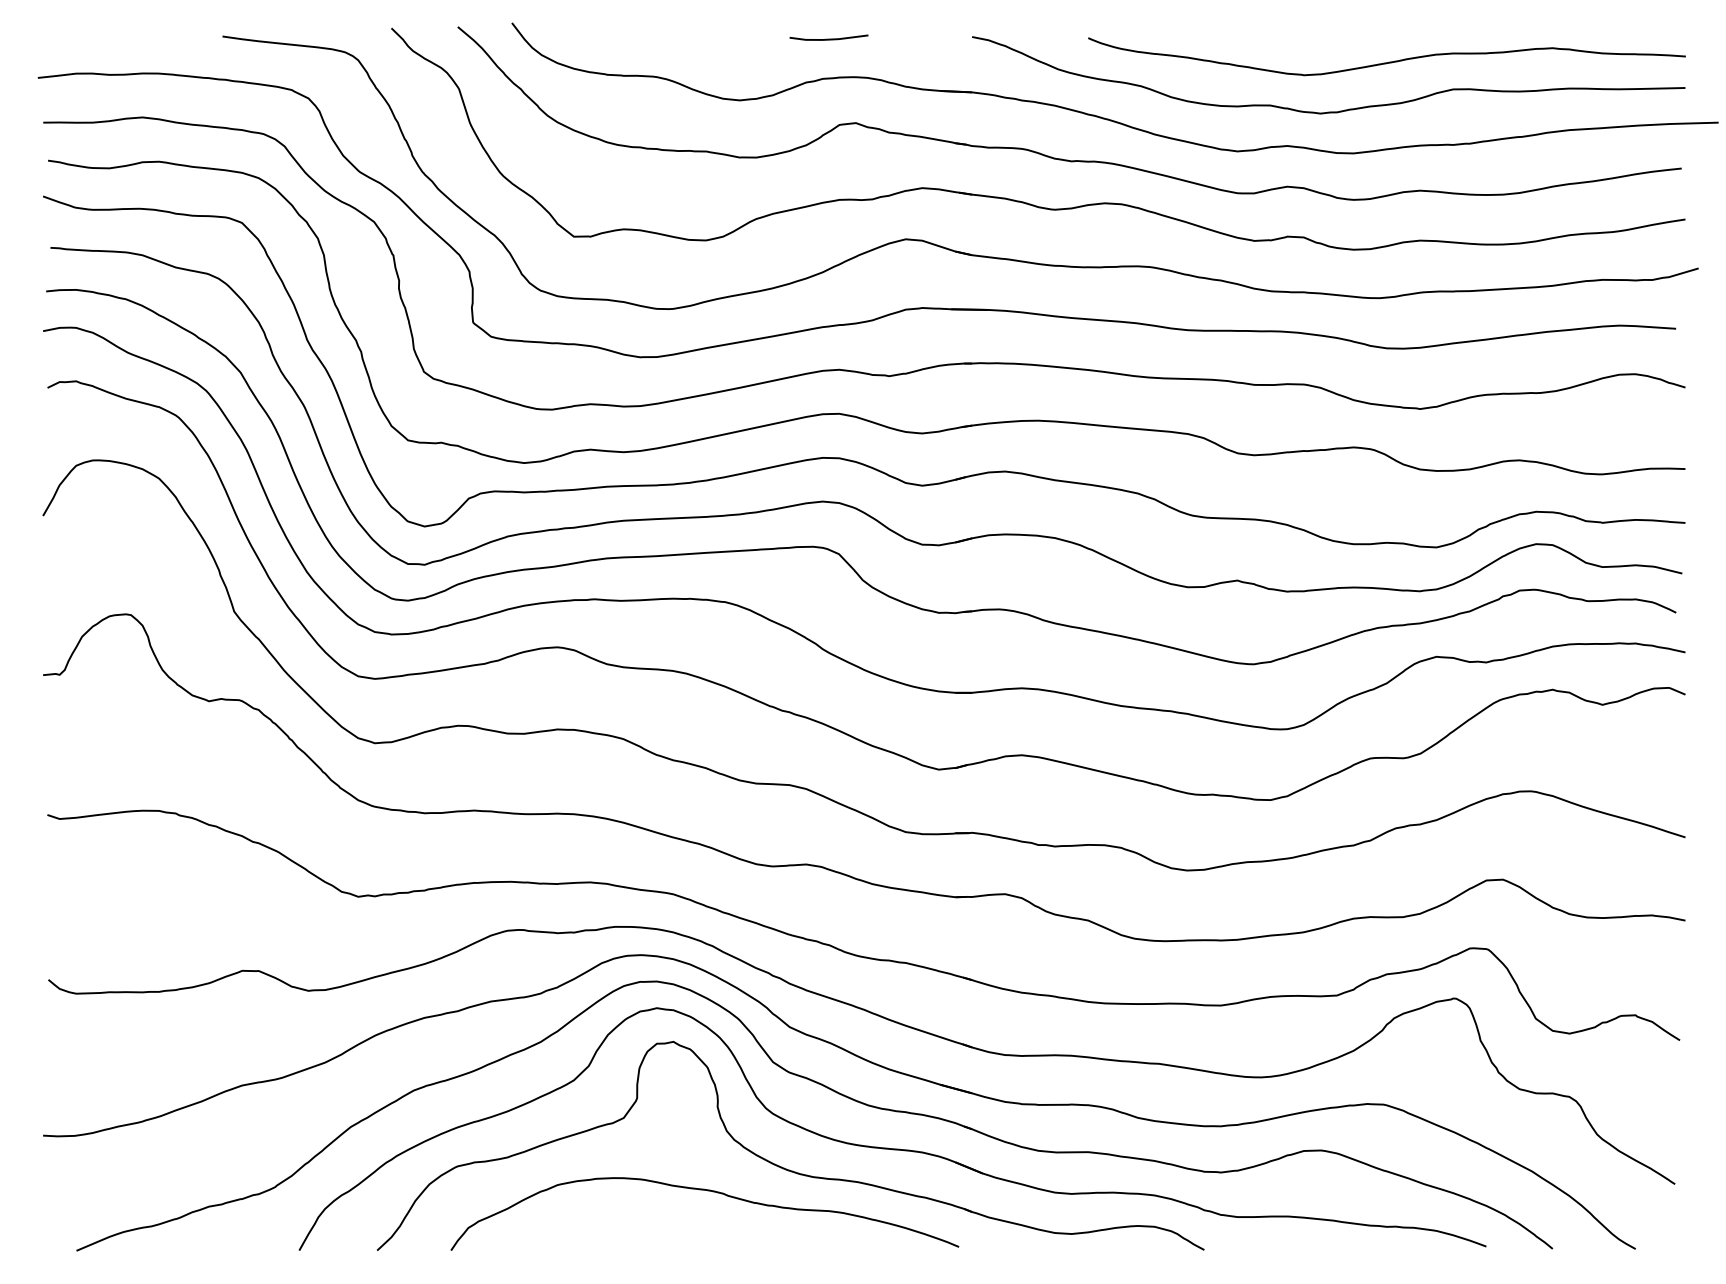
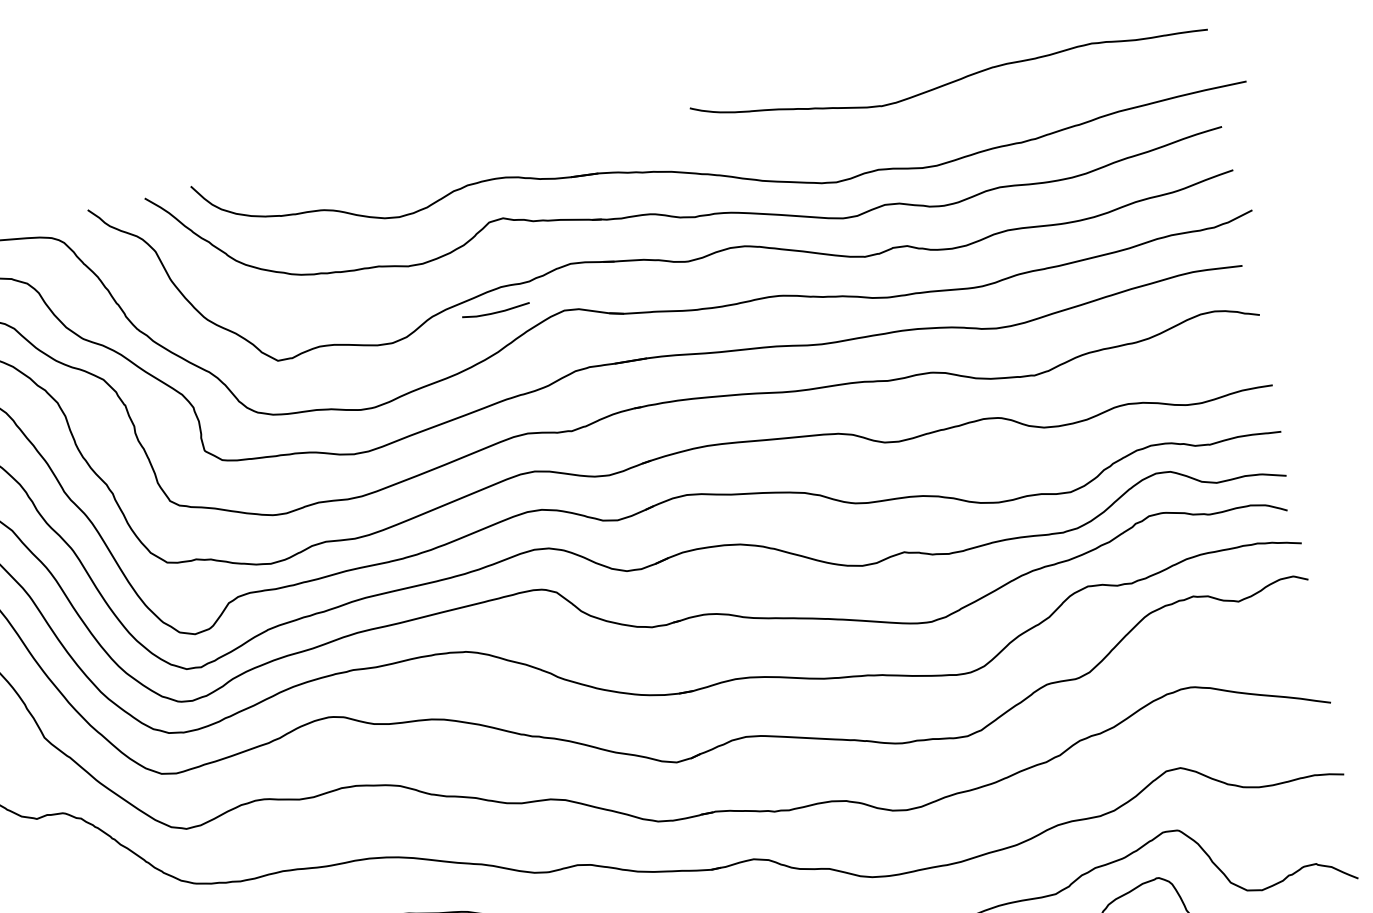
line: (828, 38) -> (495, 311), moved
curve: (1328, 111) -> (908, 133), removed

